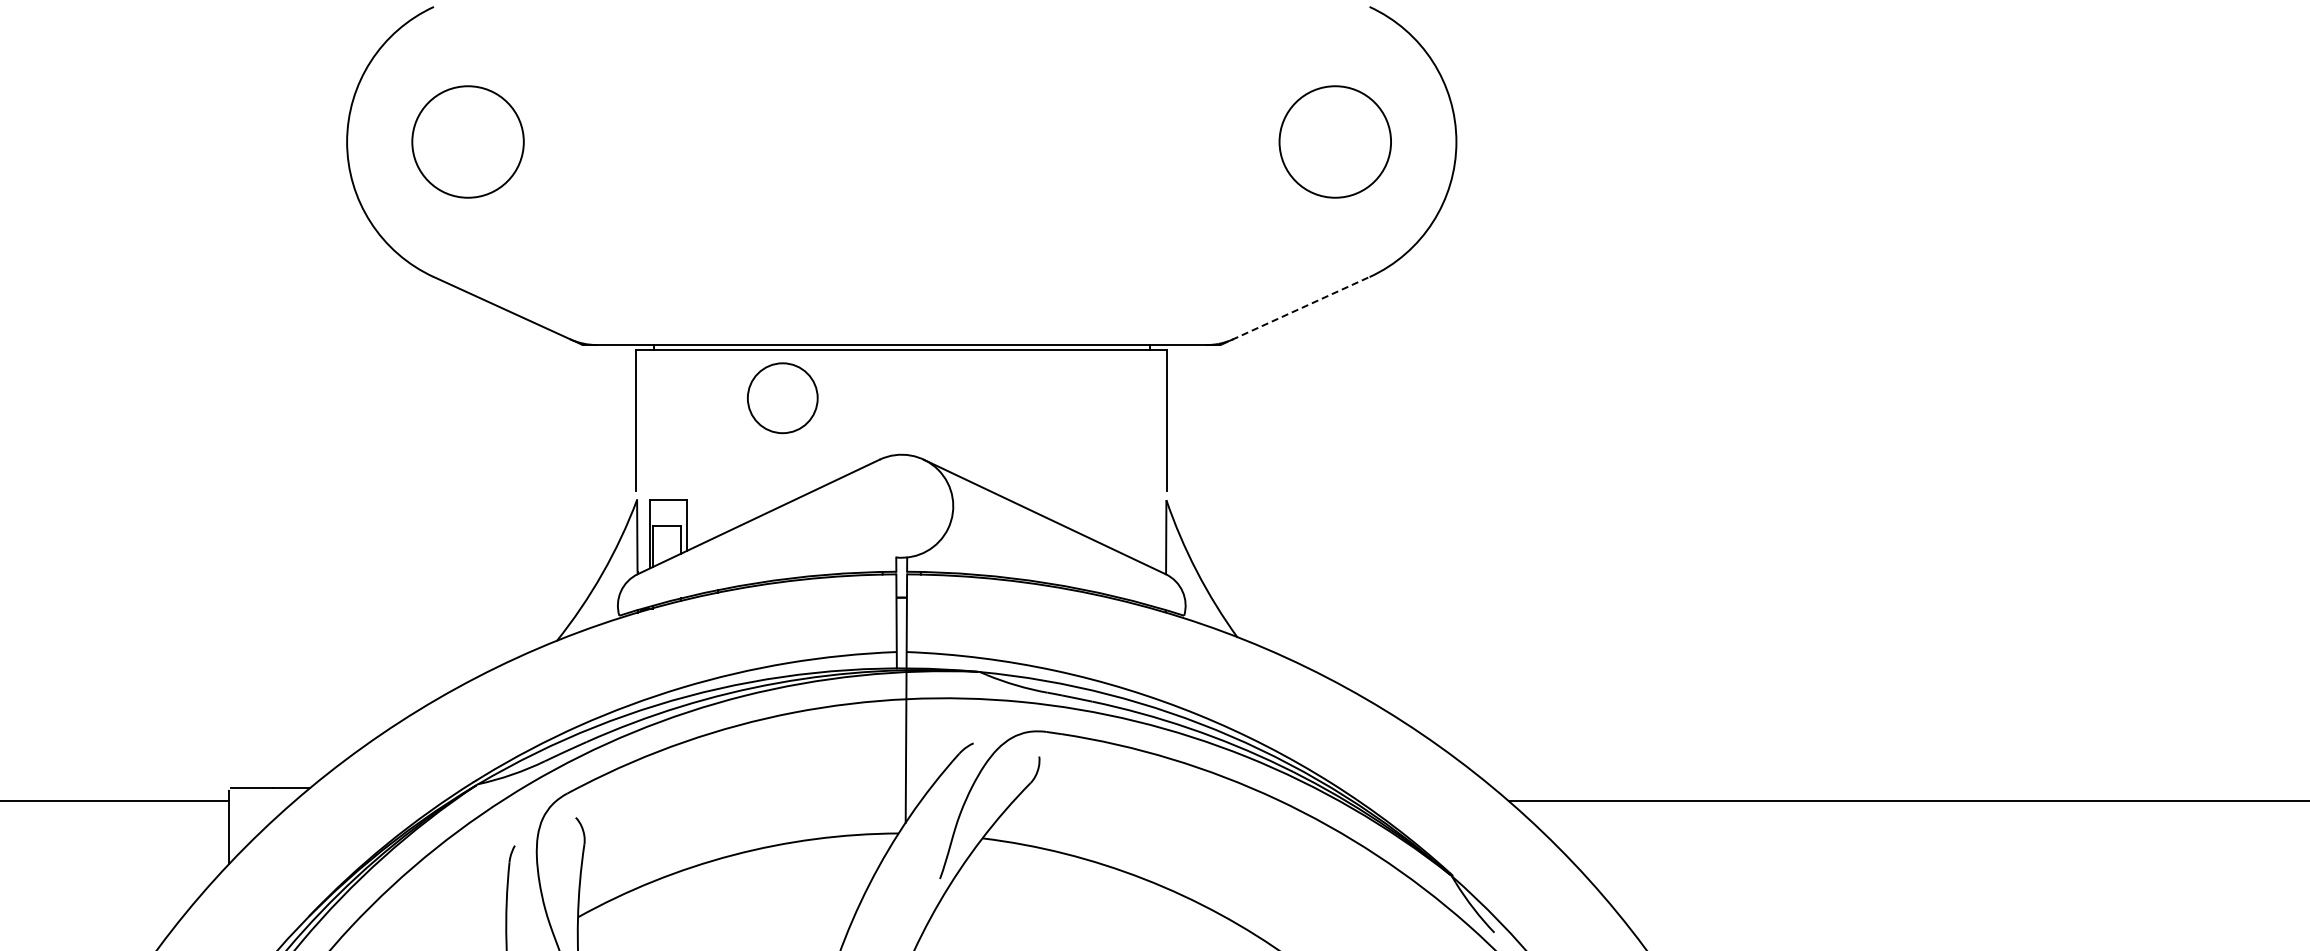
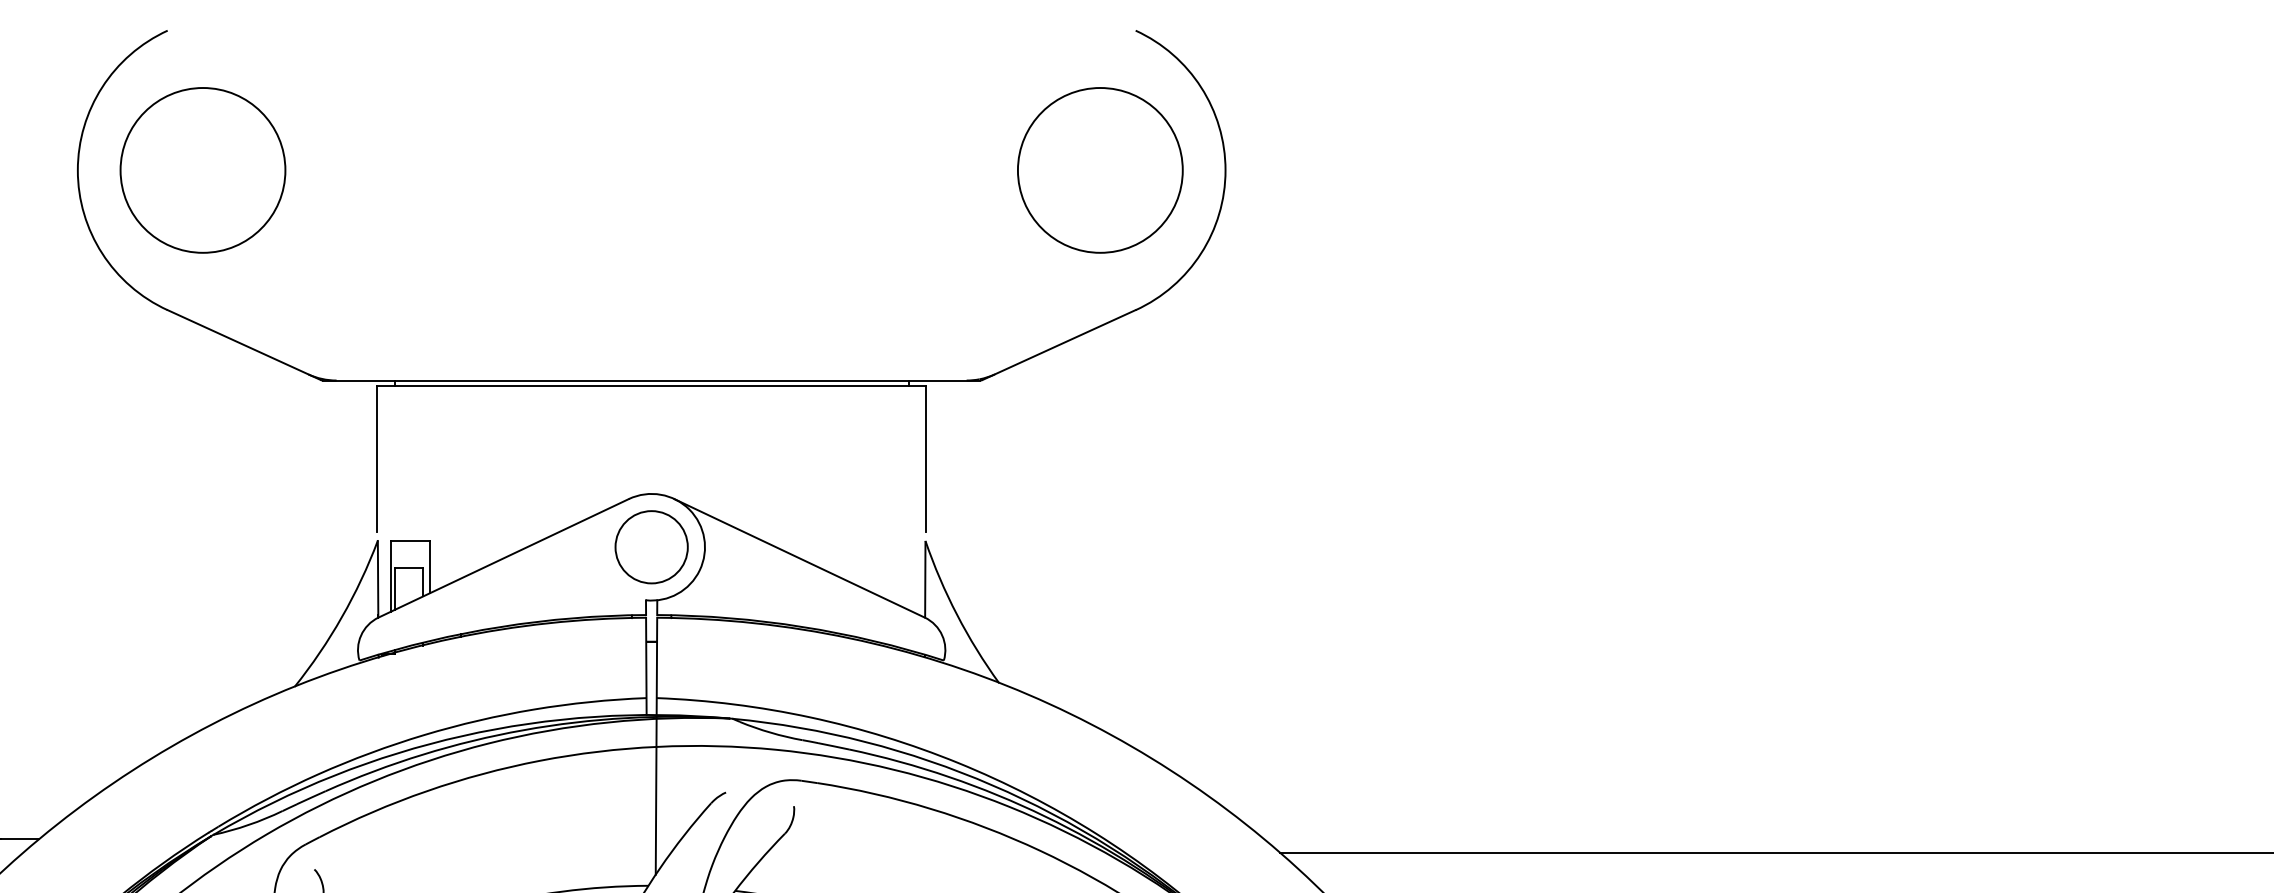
circle: (467, 141) -> (202, 169), size x1.43
circle: (1334, 141) -> (1099, 169), size x1.43
line: (1296, 310) -> (1060, 344), dashed -> solid
circle: (782, 398) -> (651, 547), moved

